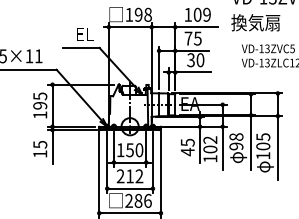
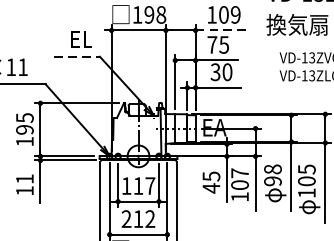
line: (196, 27) -> (222, 30), solid -> dashed
line: (81, 47) -> (77, 56), solid -> dashed
text: (210, 139) -> (240, 172), 102 -> 107
text: (40, 144) -> (25, 178), 15 -> 11
text: (134, 150) -> (144, 186), 150 -> 117

